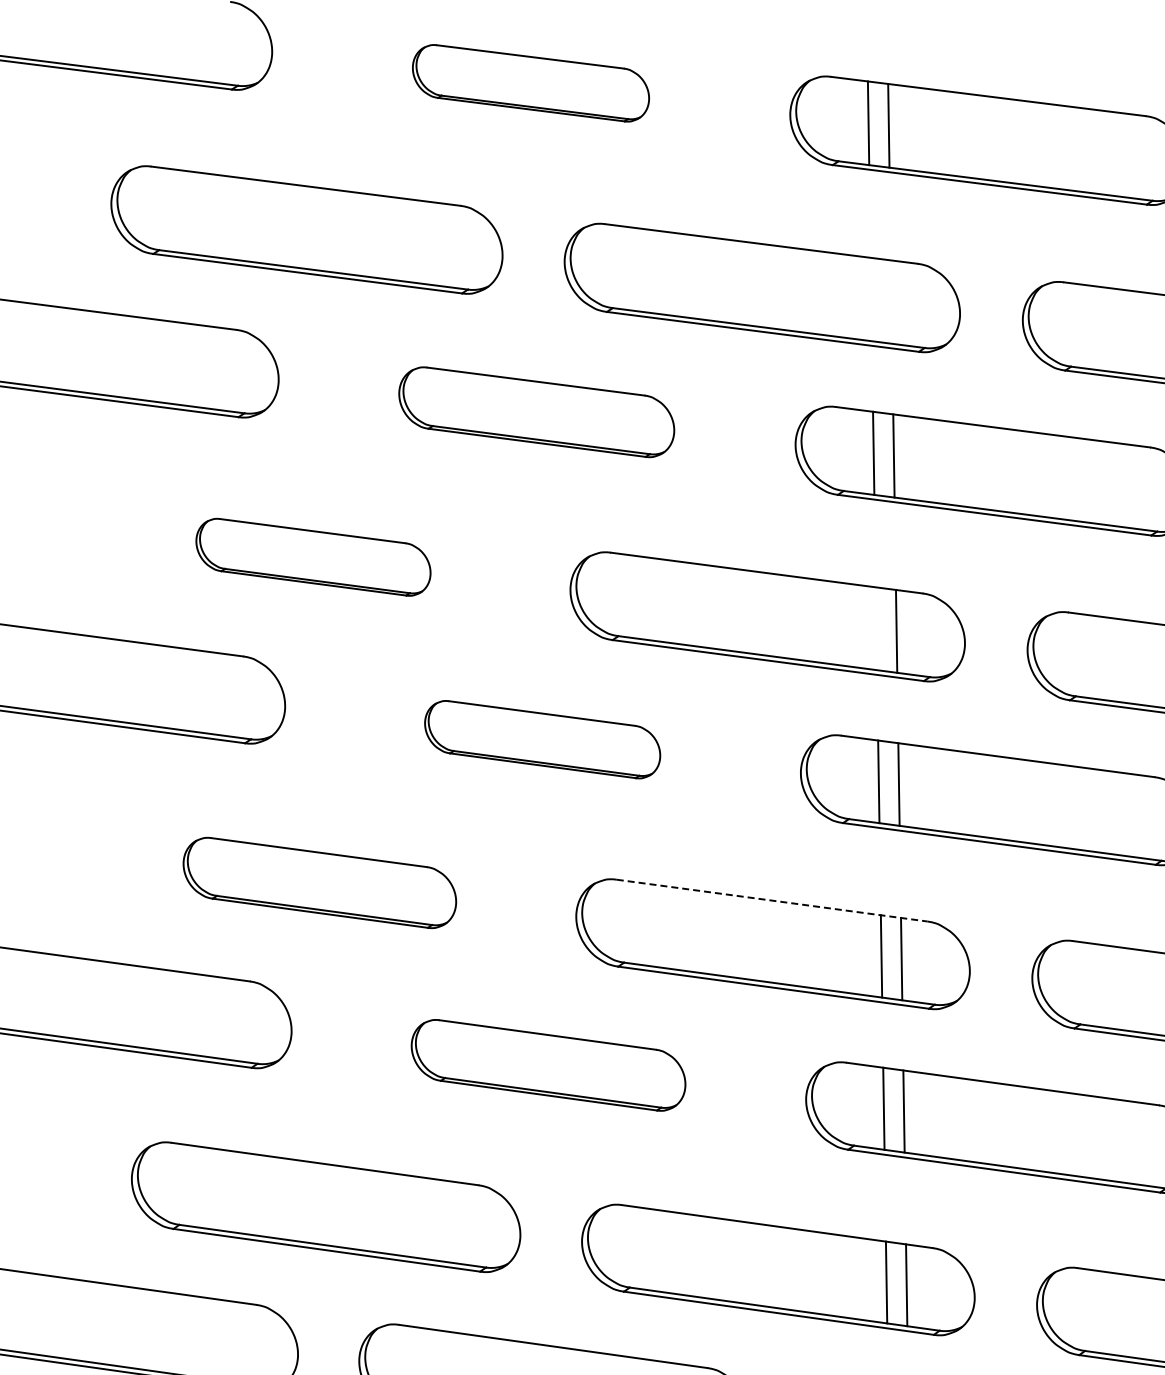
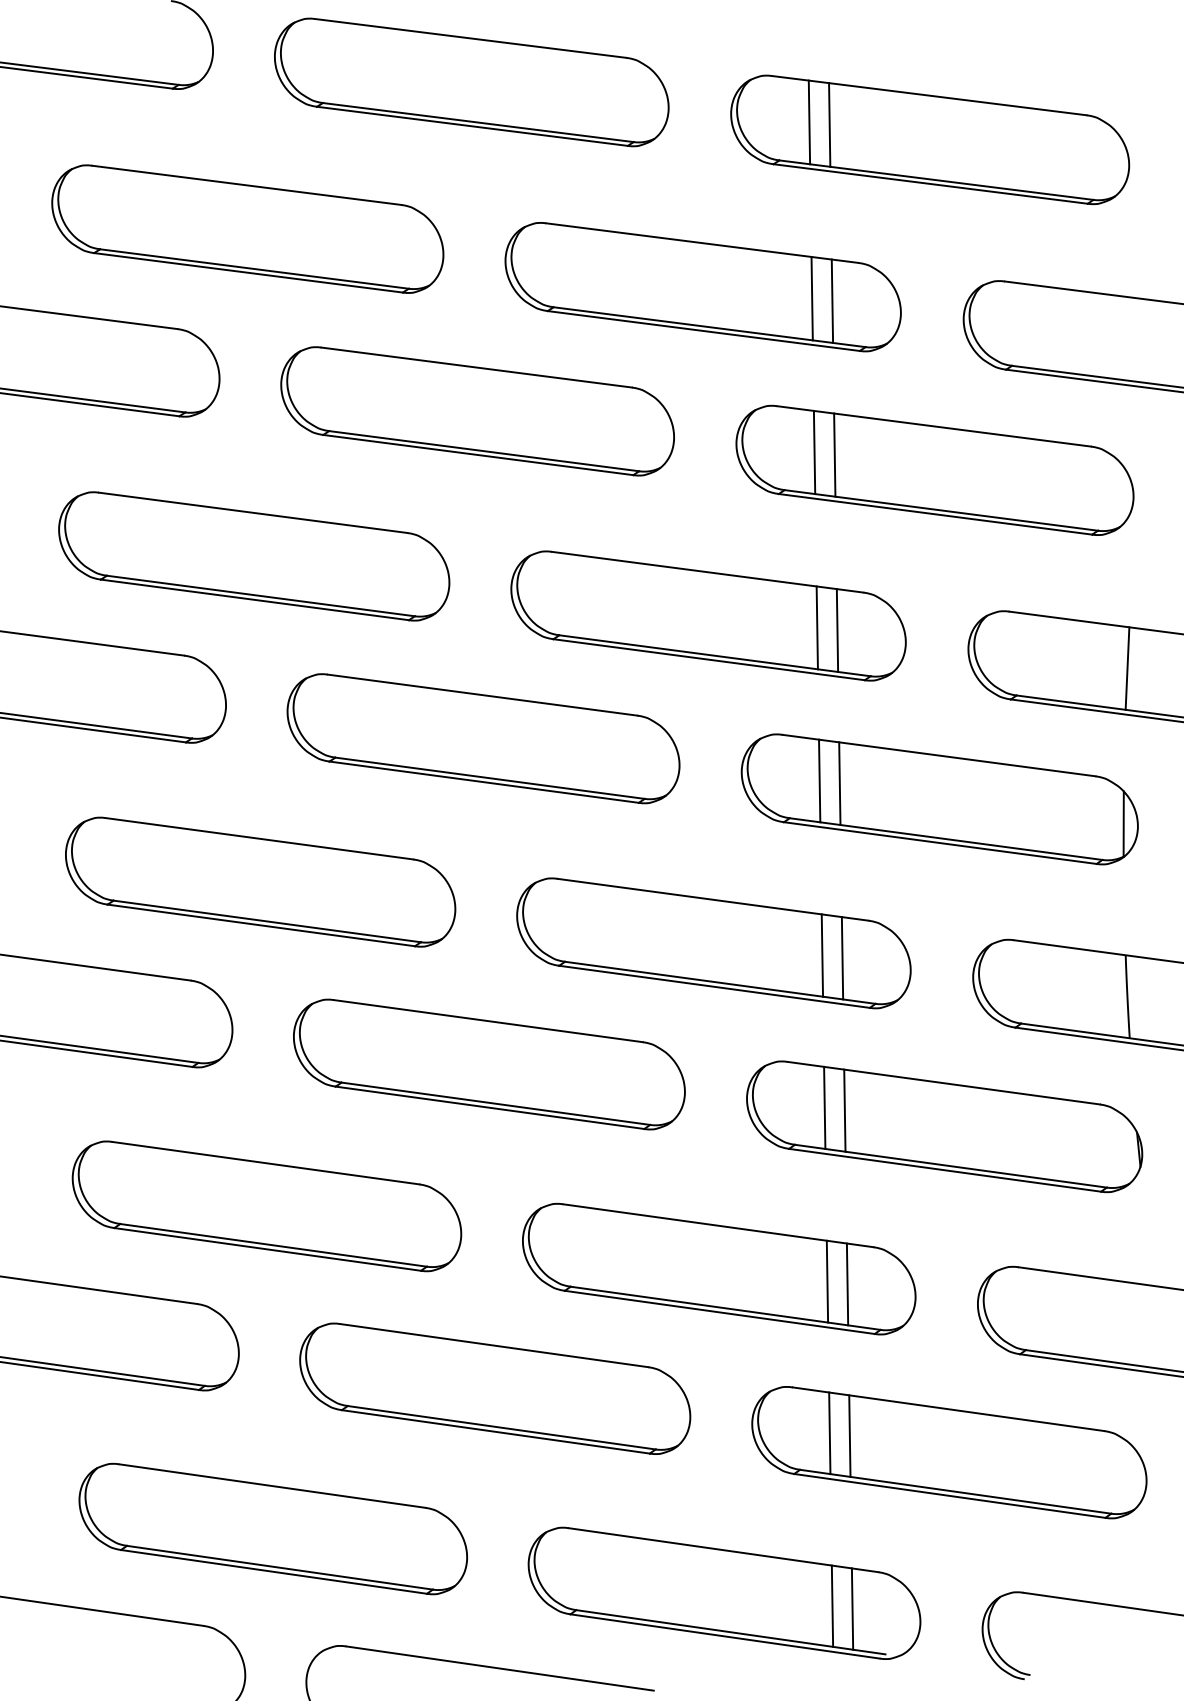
part: (530, 83) -> (471, 82), size x1.67
line: (870, 299) -> (811, 298), added
line: (891, 301) -> (832, 300), added
part: (536, 412) -> (477, 411), size x1.43
part: (313, 557) -> (254, 556), size x1.67
line: (875, 628) -> (816, 627), added
part: (542, 739) -> (483, 738), size x1.67
part: (319, 882) -> (260, 881), size x1.43
line: (772, 900) -> (713, 899), dashed -> solid
part: (548, 1065) -> (489, 1064), size x1.43

